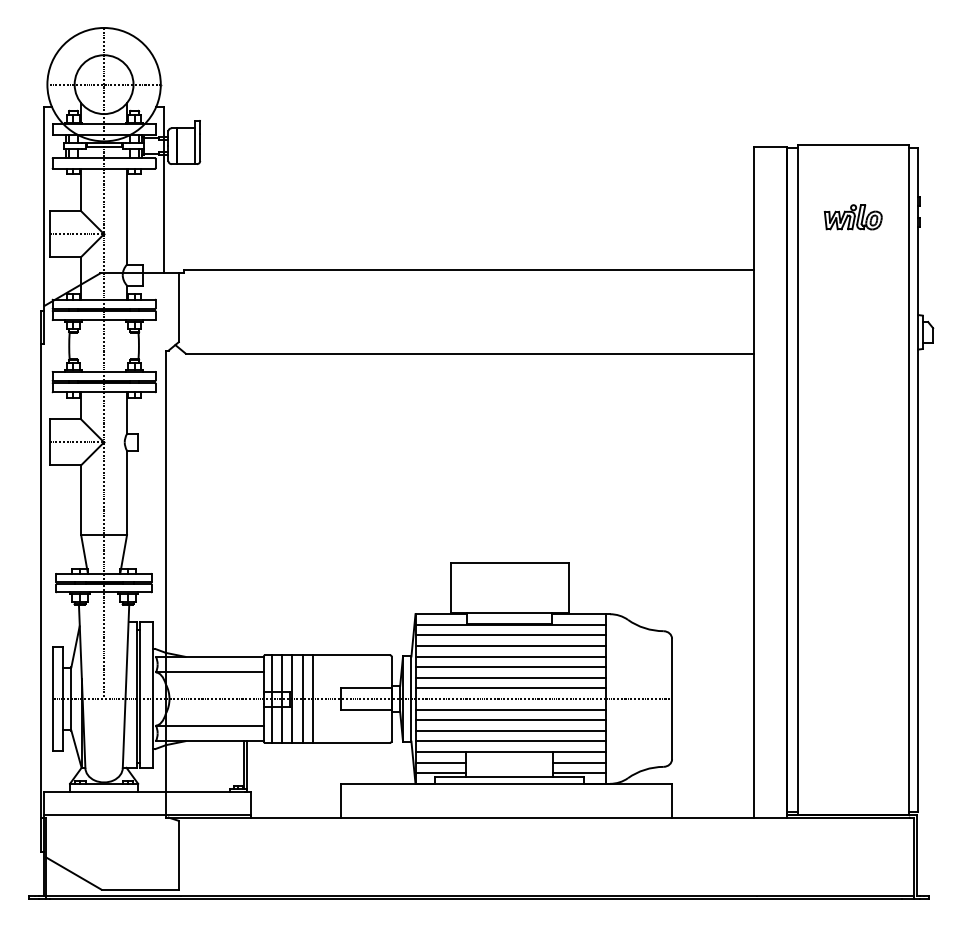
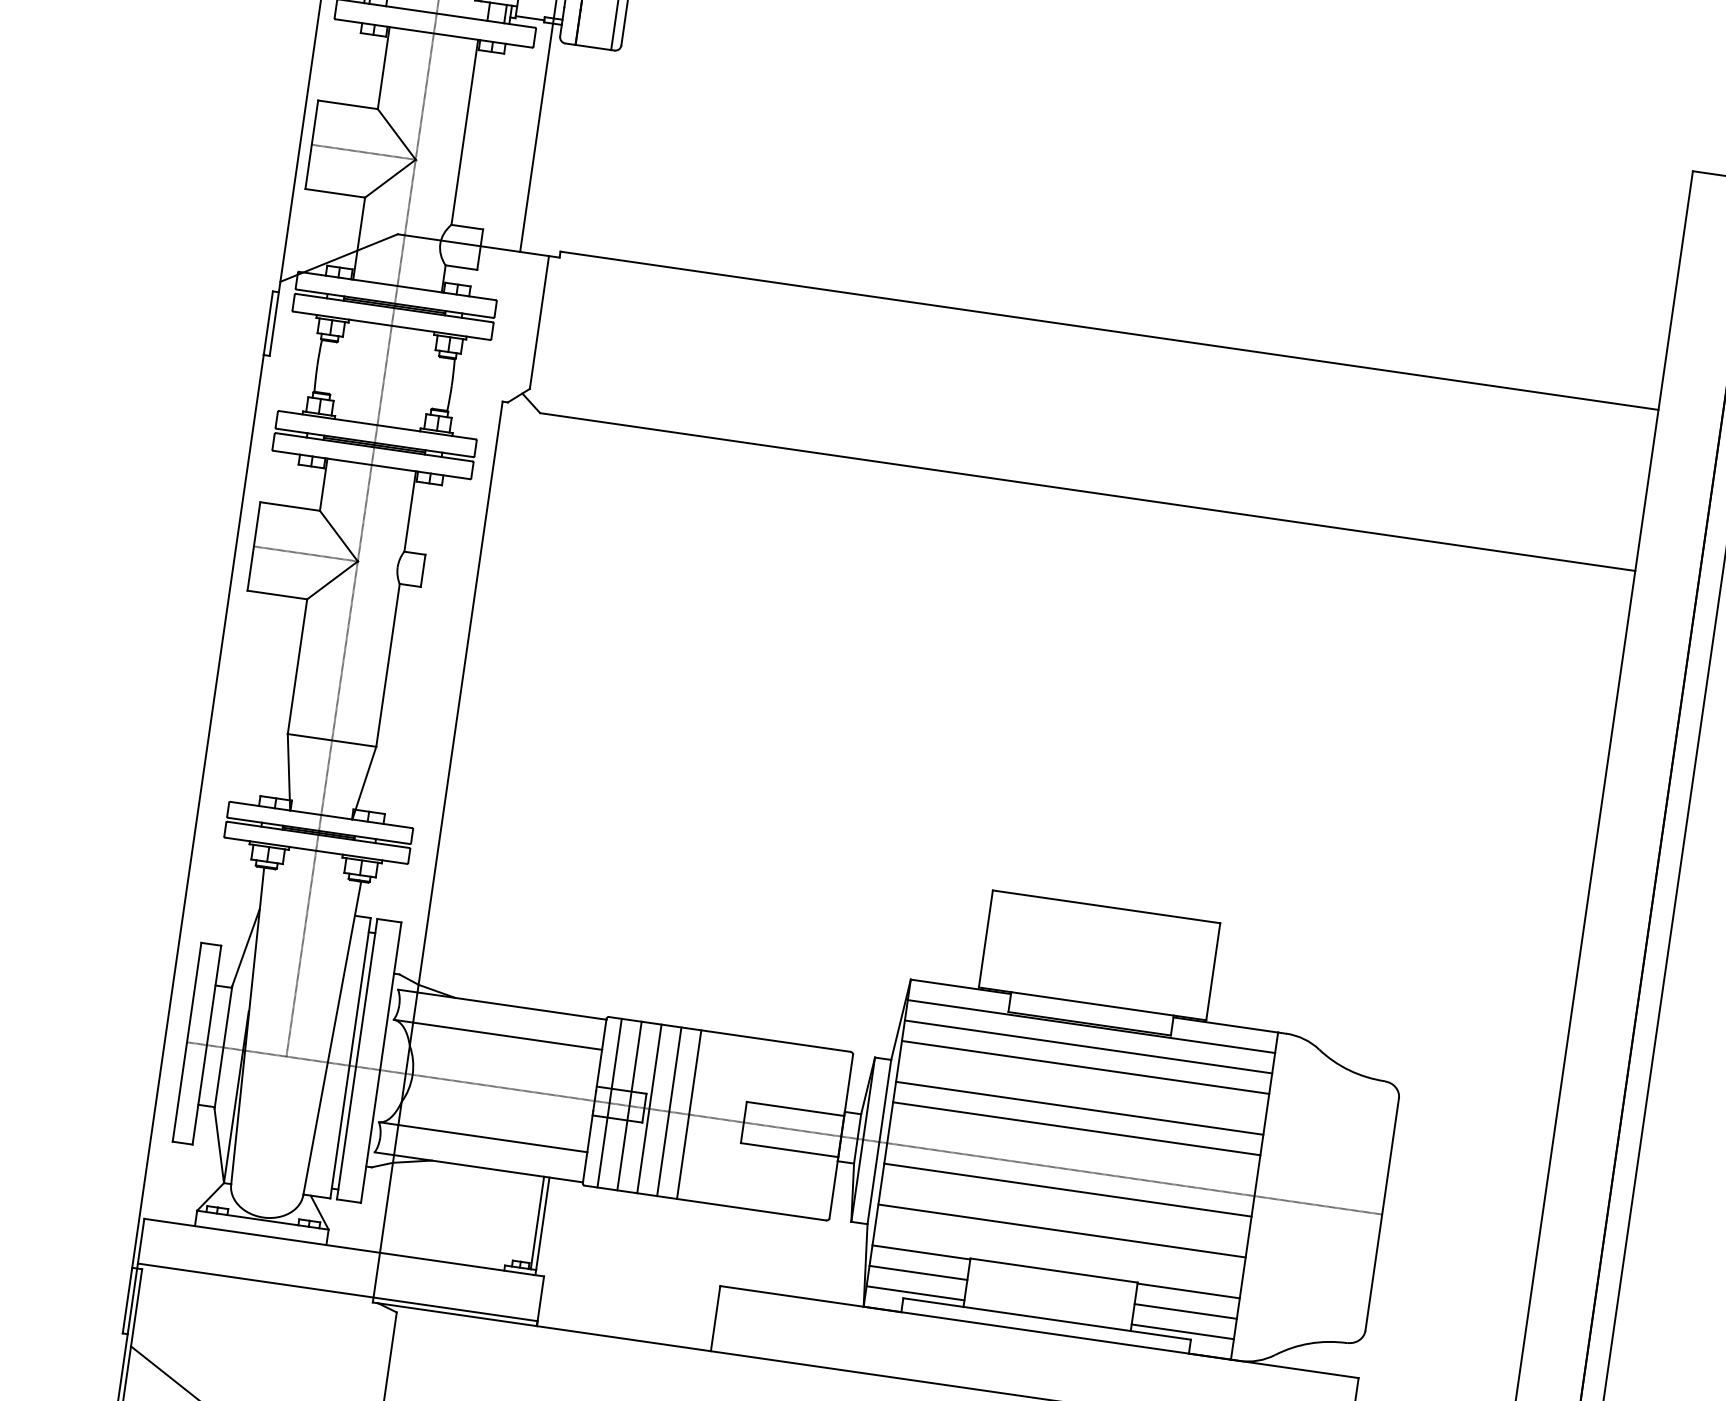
line: (510, 656) -> (1082, 1087), removed
line: (510, 688) -> (1073, 1149), removed
line: (510, 720) -> (1064, 1210), removed
line: (510, 741) -> (1058, 1251), removed

